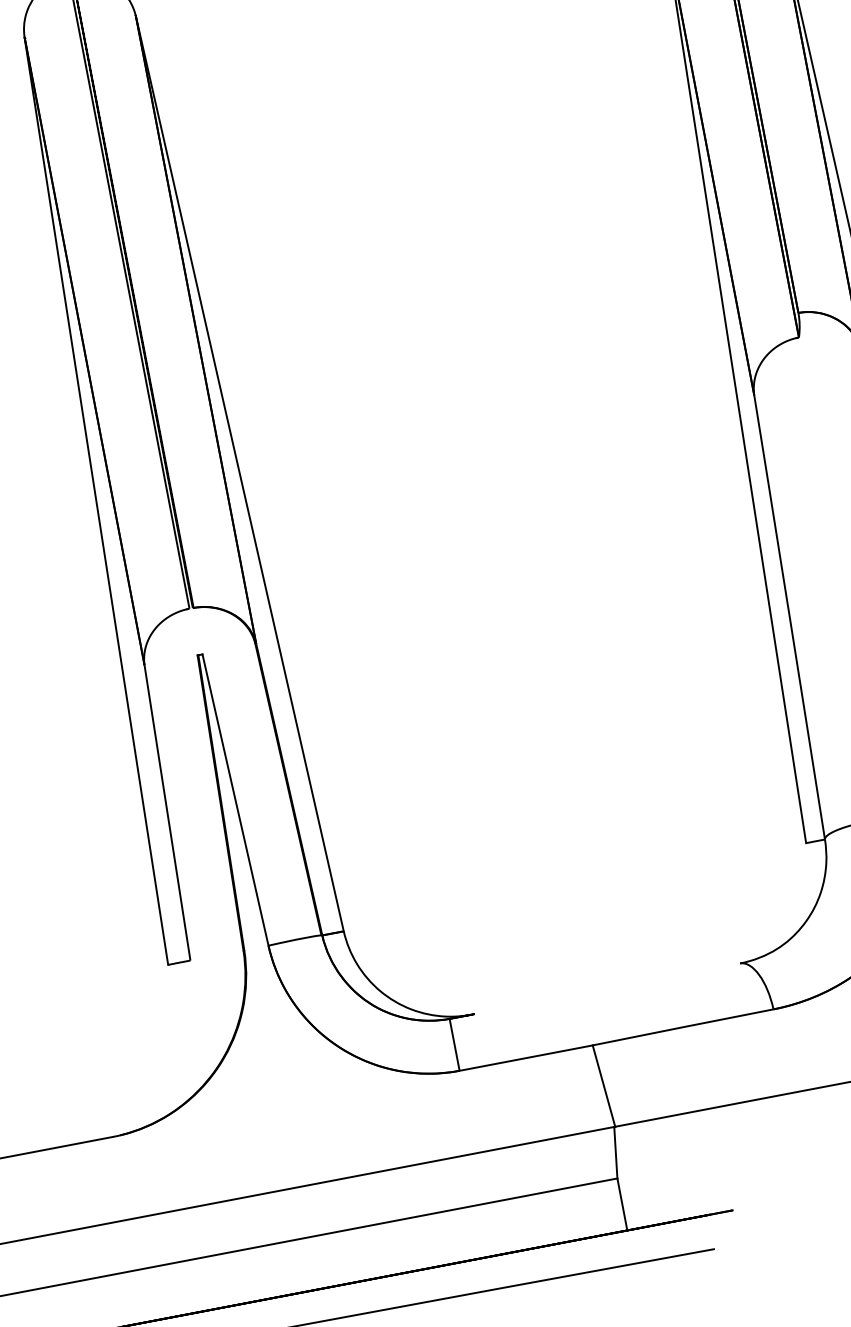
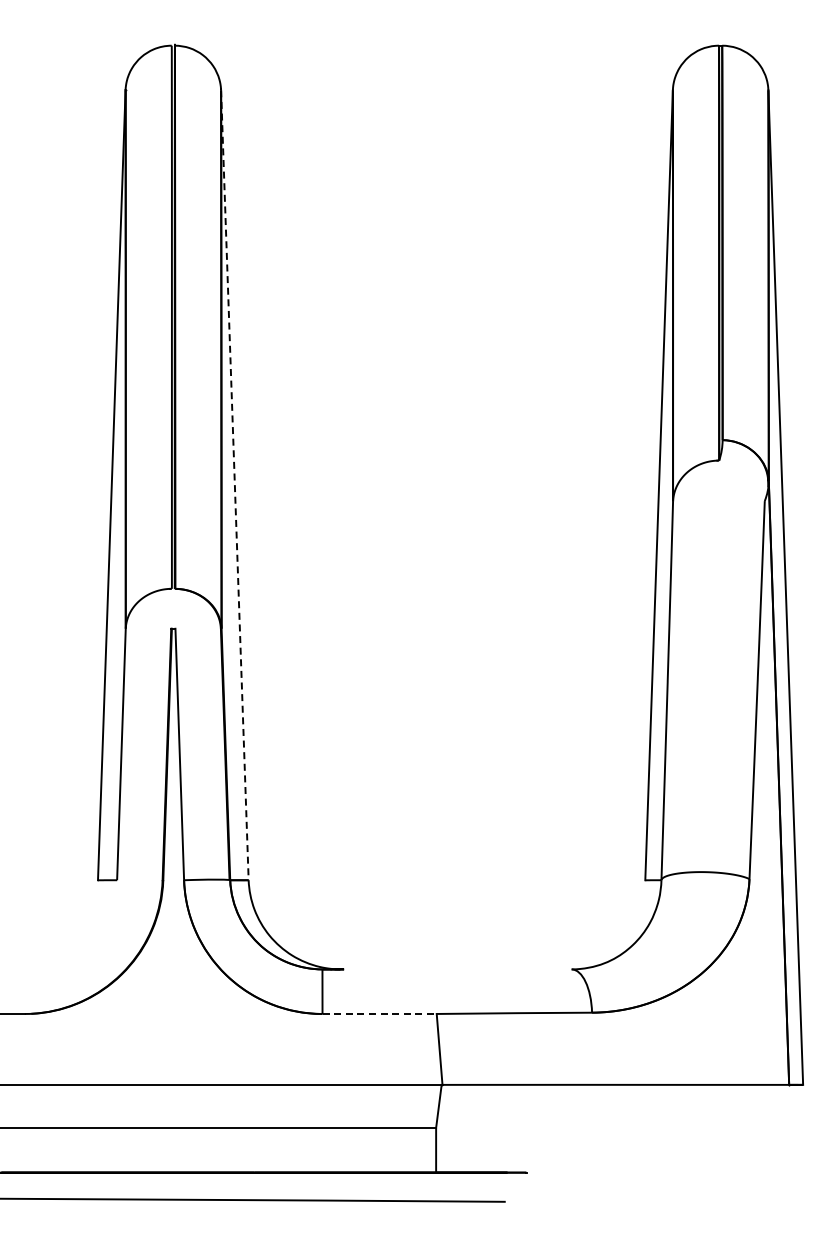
line: (239, 474) -> (234, 485), solid -> dashed
line: (527, 1057) -> (380, 1013), solid -> dashed

